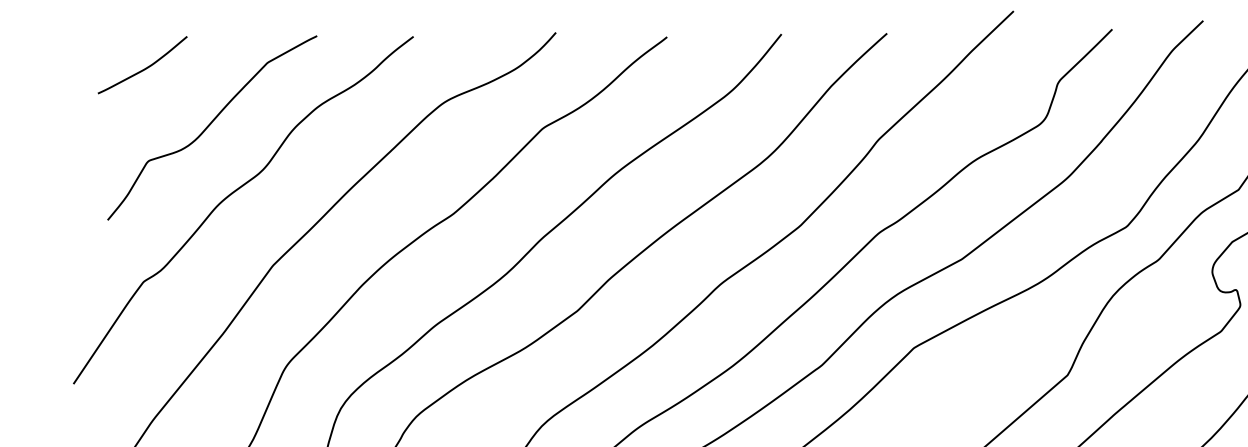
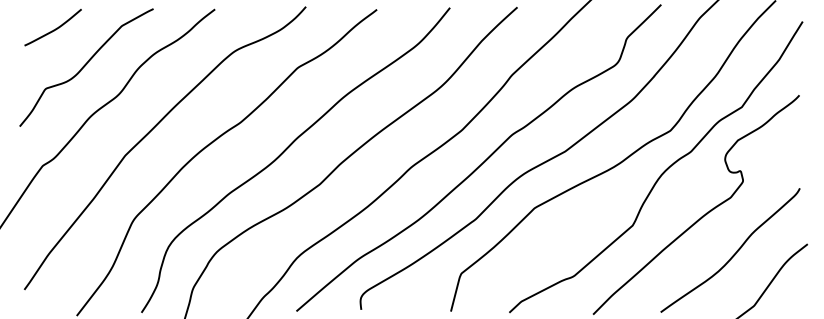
curve: (143, 68) -> (53, 29), moved

